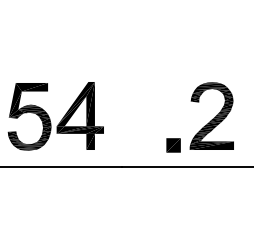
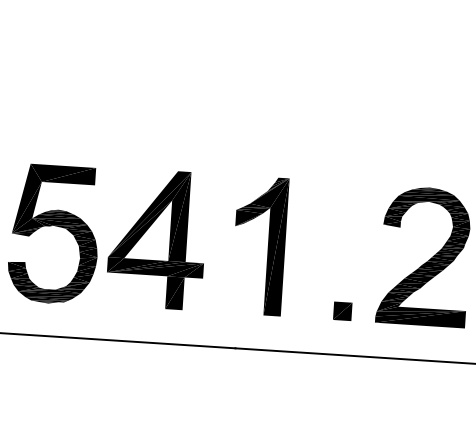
part: (130, 115) -> (259, 244), added
part: (173, 145) -> (342, 311), size x0.62

